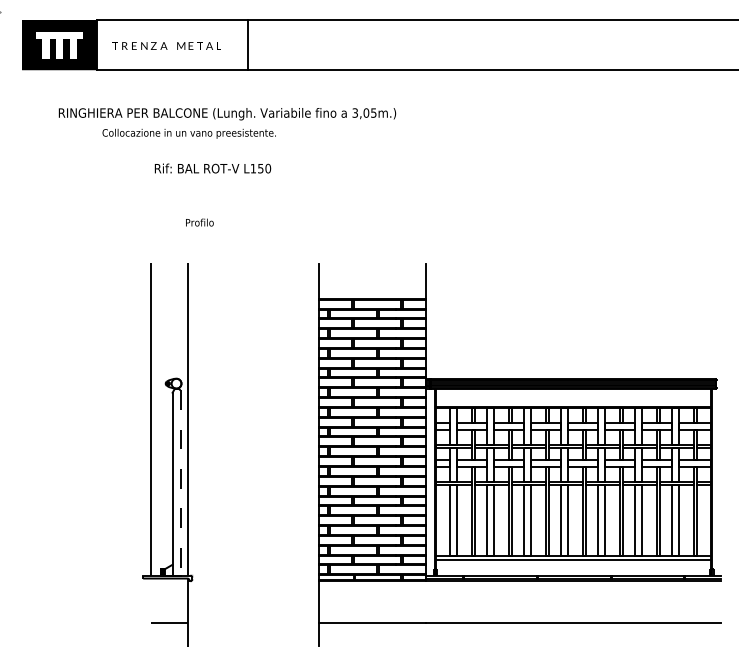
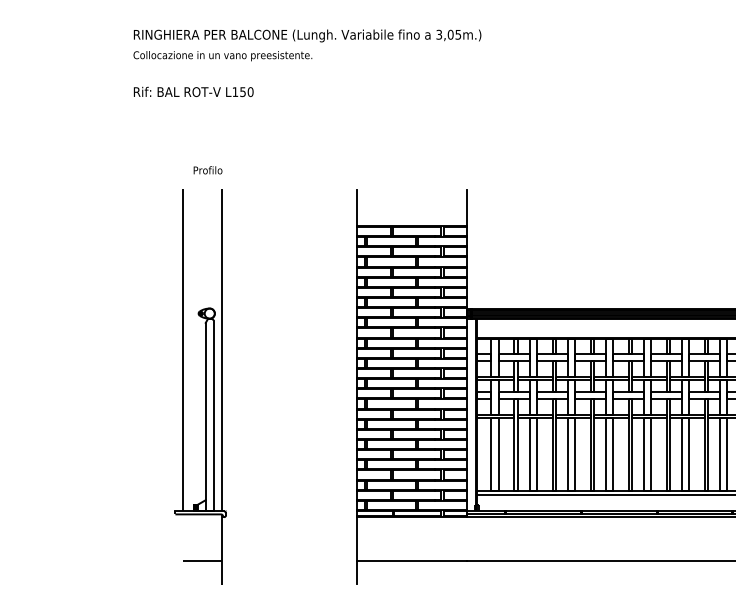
text: (227, 114) -> (307, 36), moved
text: (212, 168) -> (193, 91), moved
text: (199, 222) -> (207, 170), moved
line: (180, 483) -> (213, 416), dashed -> solid

